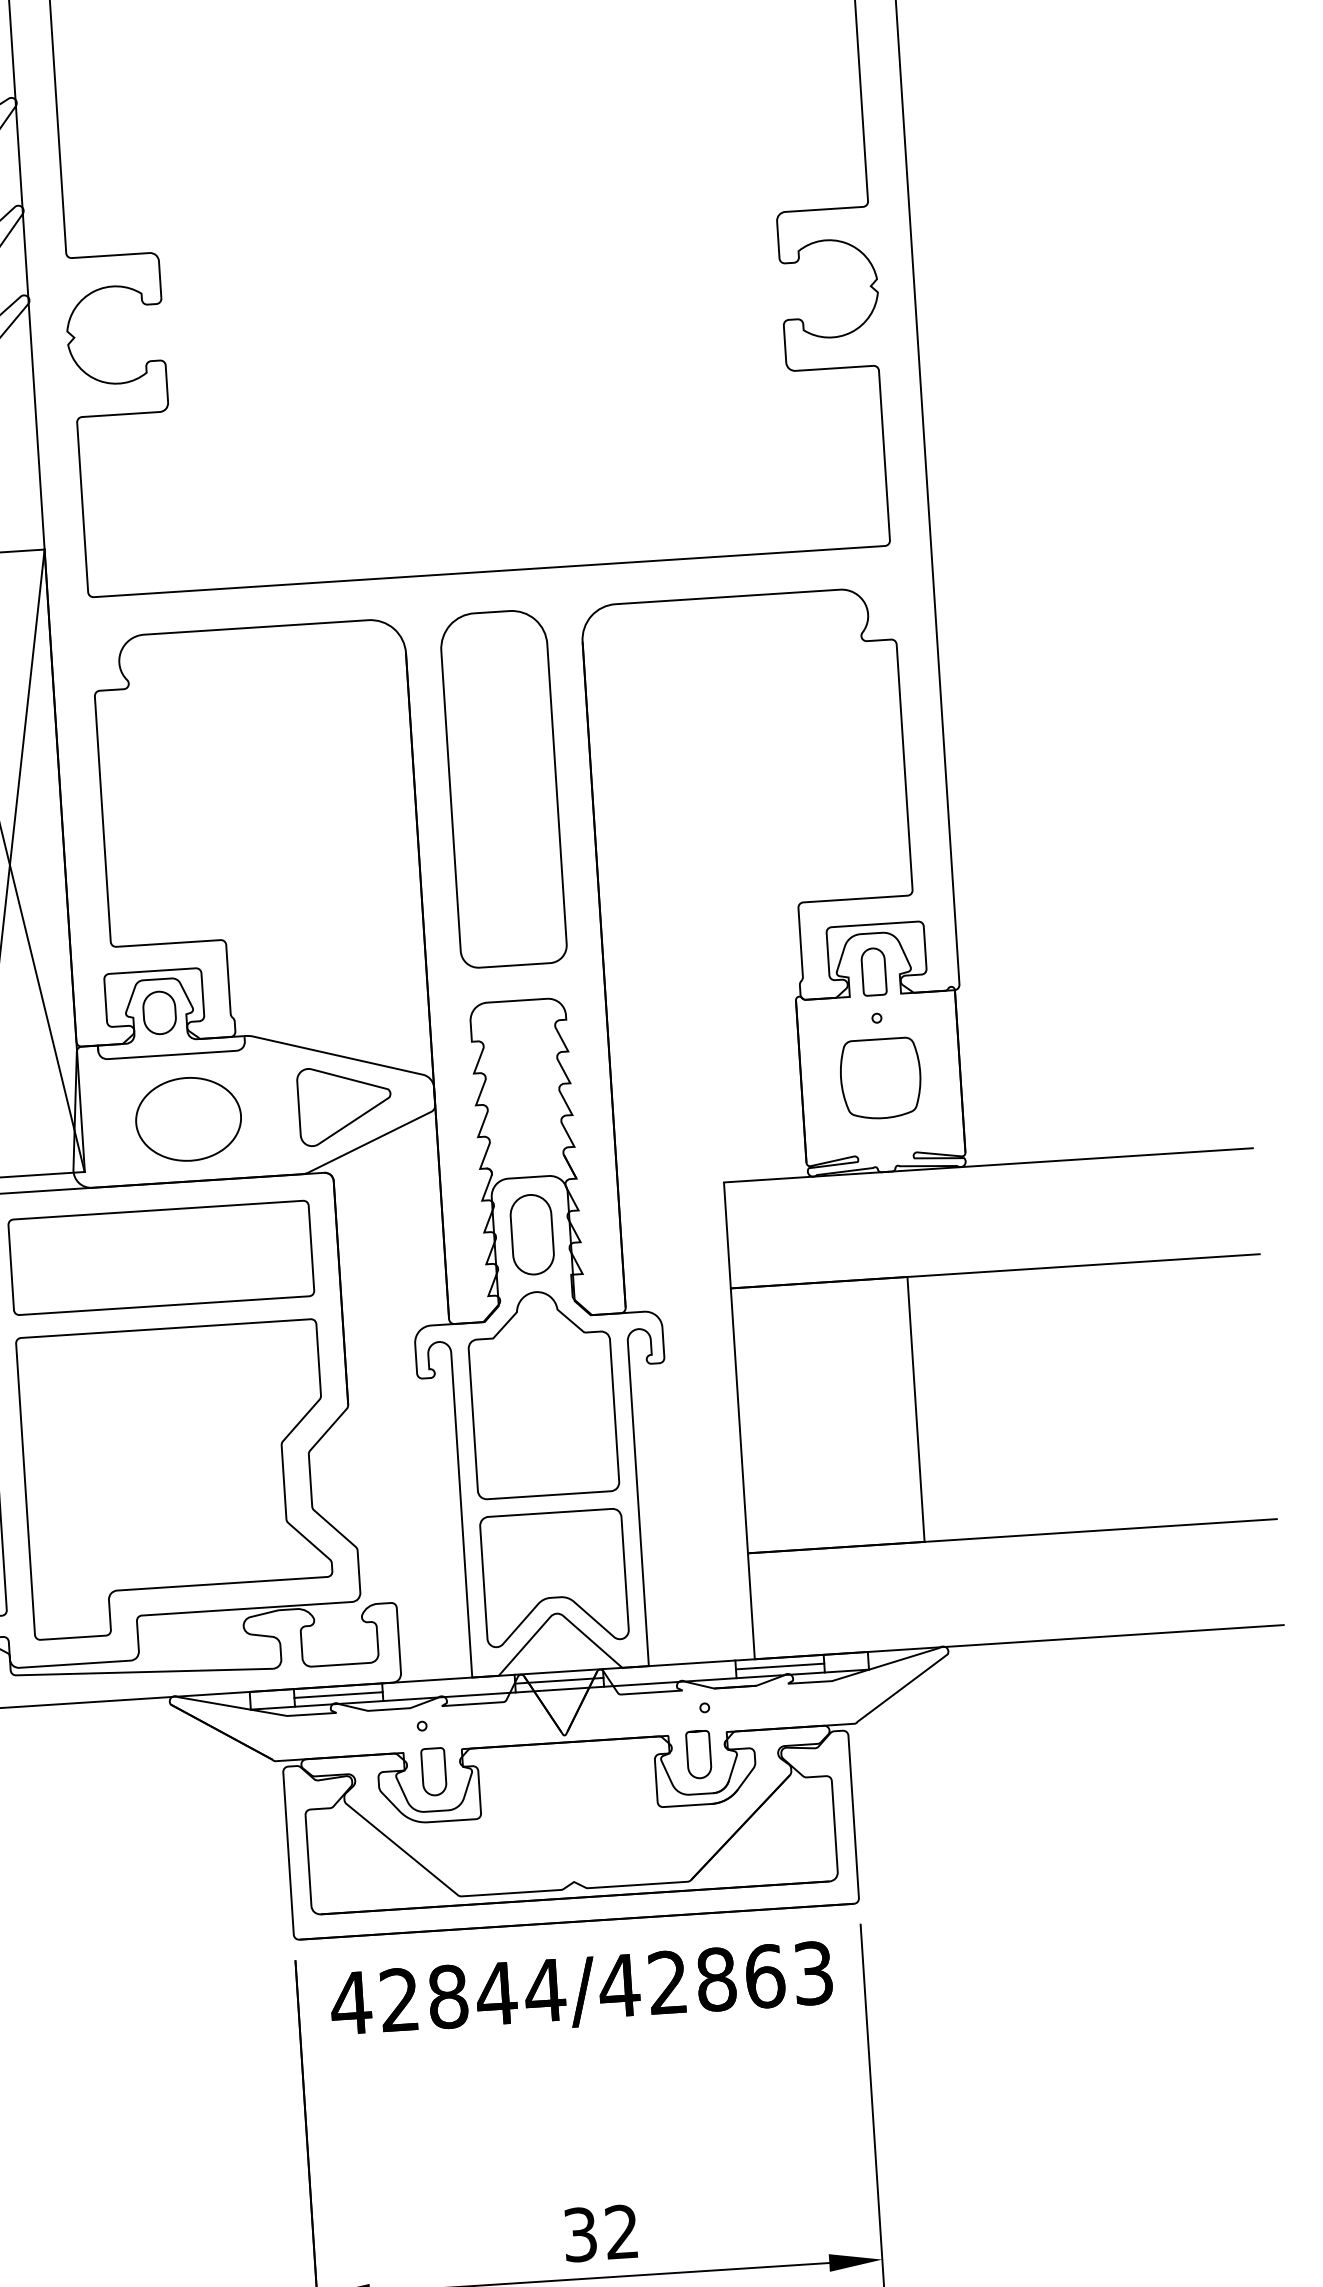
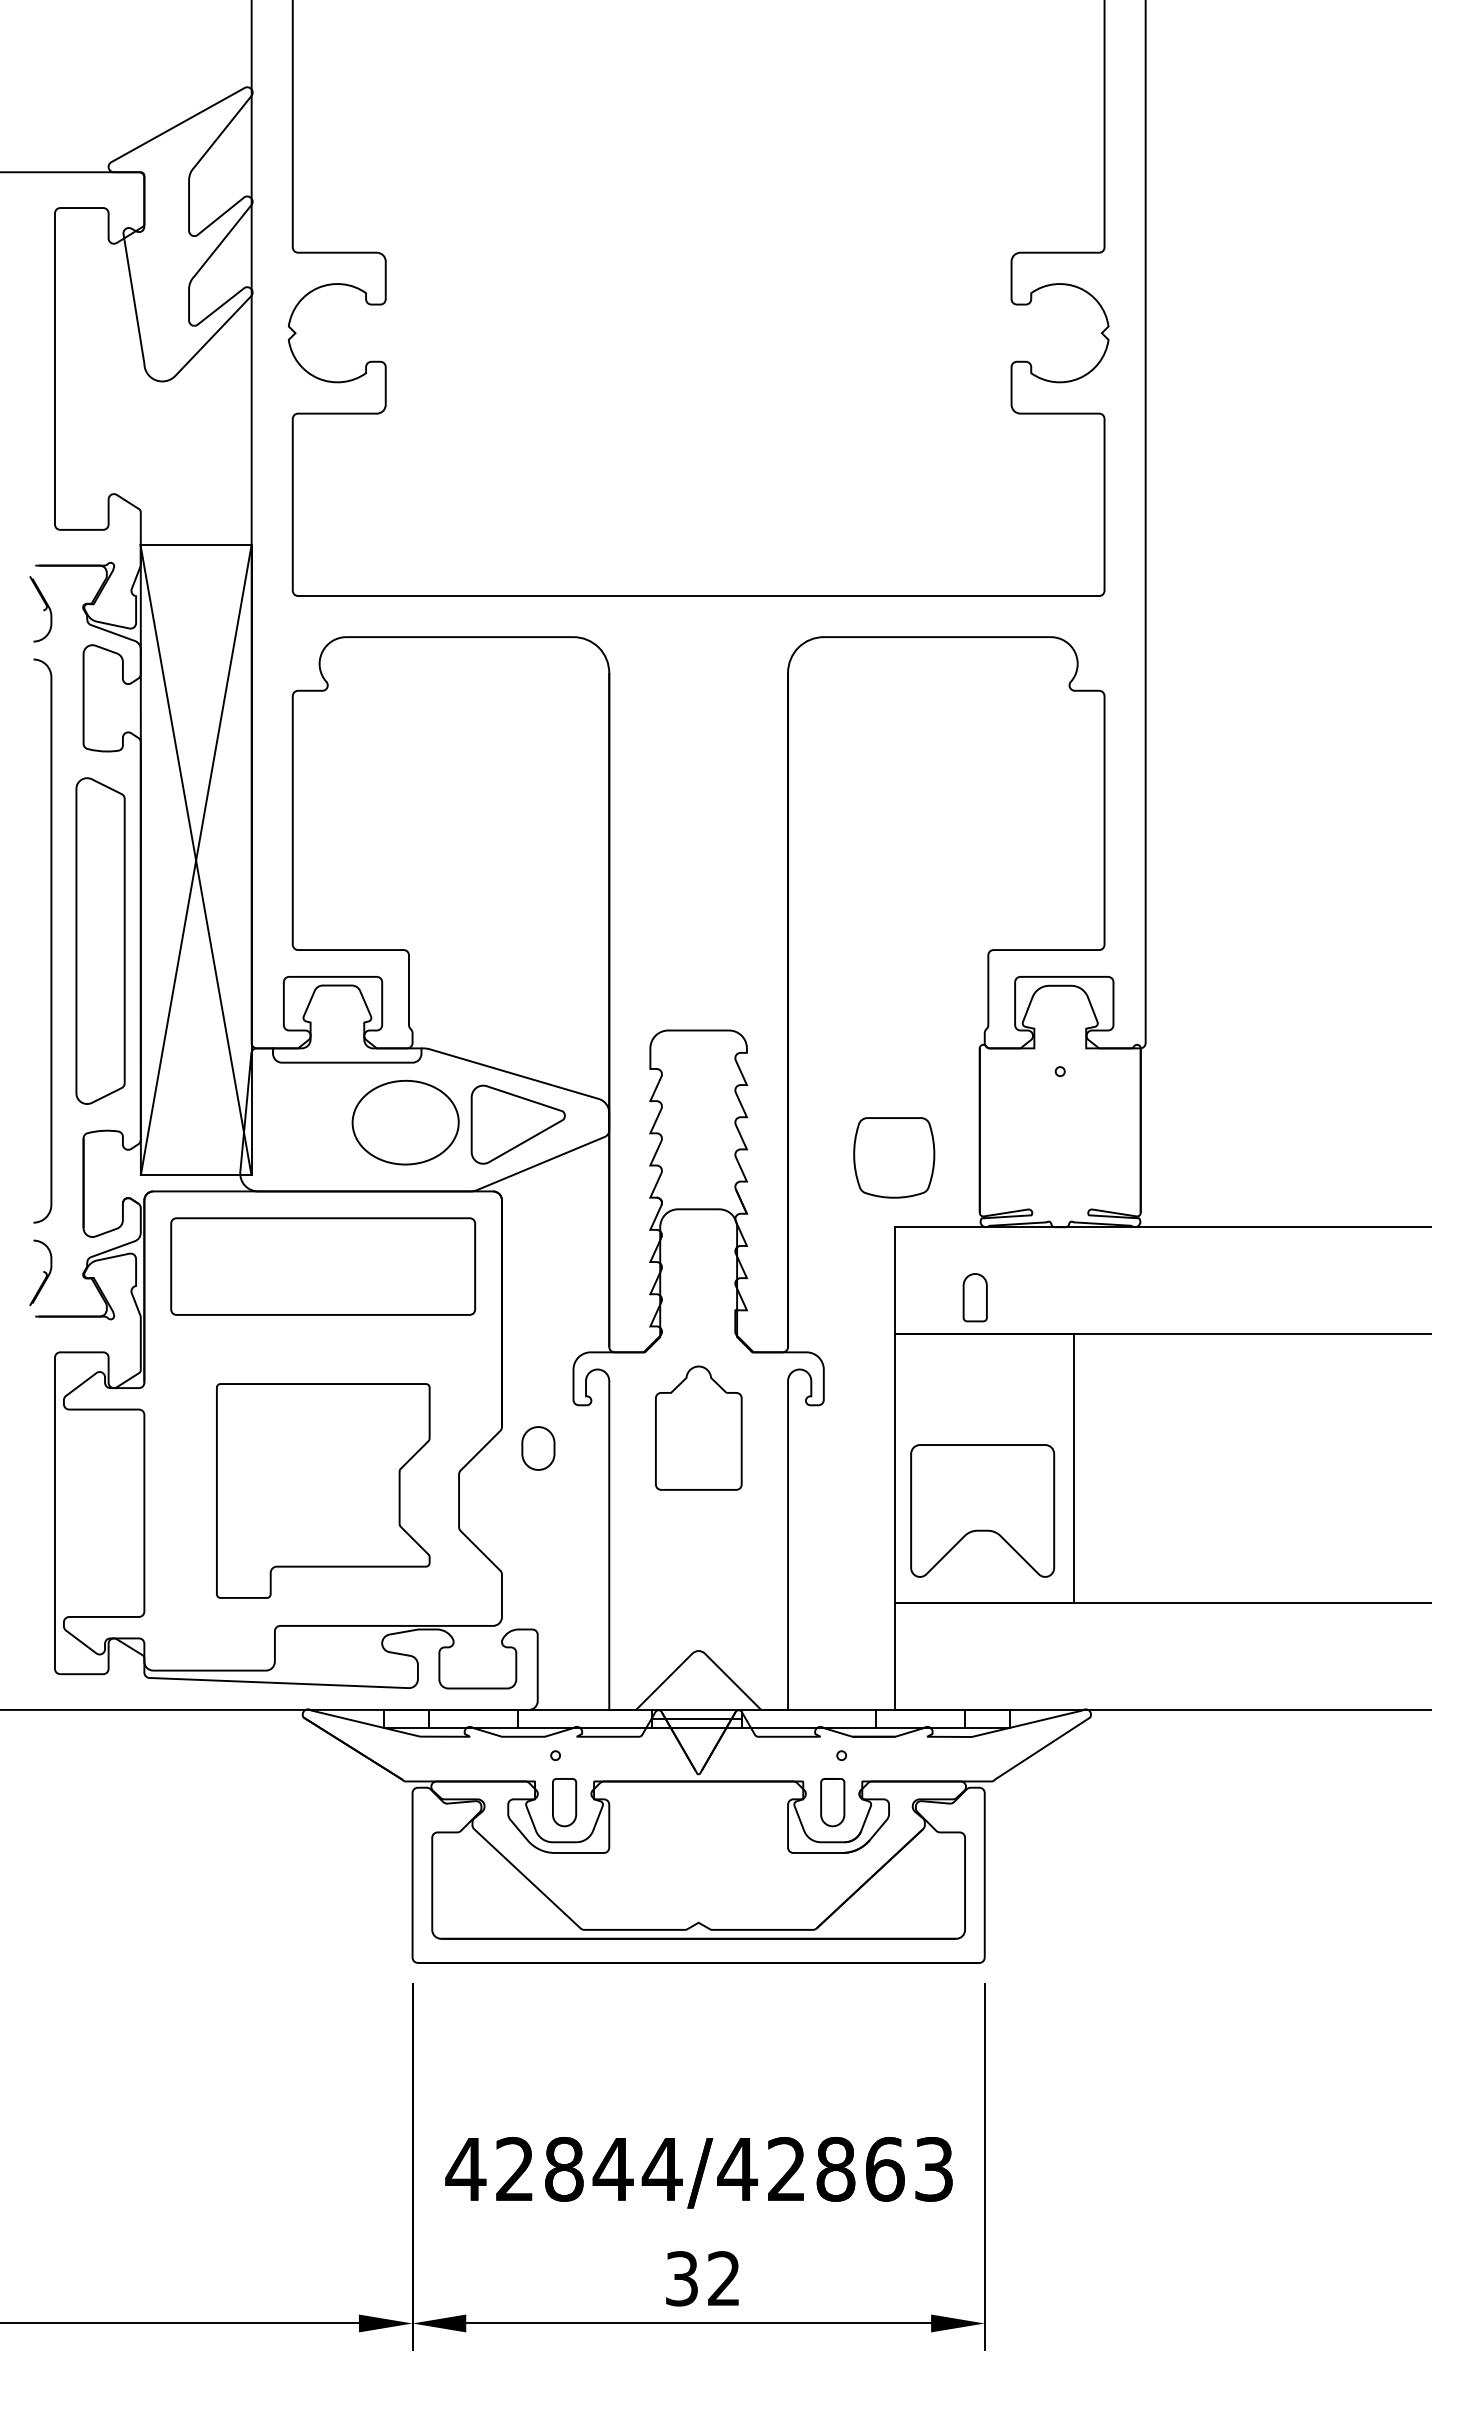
part: (503, 788) -> (698, 815), removed
part: (873, 971) -> (974, 1297), moved
part: (159, 1012) -> (538, 1448), moved
part: (881, 1078) -> (894, 1157), moved
part: (188, 1119) -> (405, 1122), moved
part: (532, 1234) -> (698, 1267), removed
part: (542, 1392) -> (698, 1427), size x0.6
part: (175, 1479) -> (323, 1490), size x0.7
part: (554, 1577) -> (982, 1510), moved
line: (780, 1666) -> (920, 1718), removed
line: (338, 1694) -> (473, 1718), removed
text: (581, 1991) -> (698, 2172), moved

